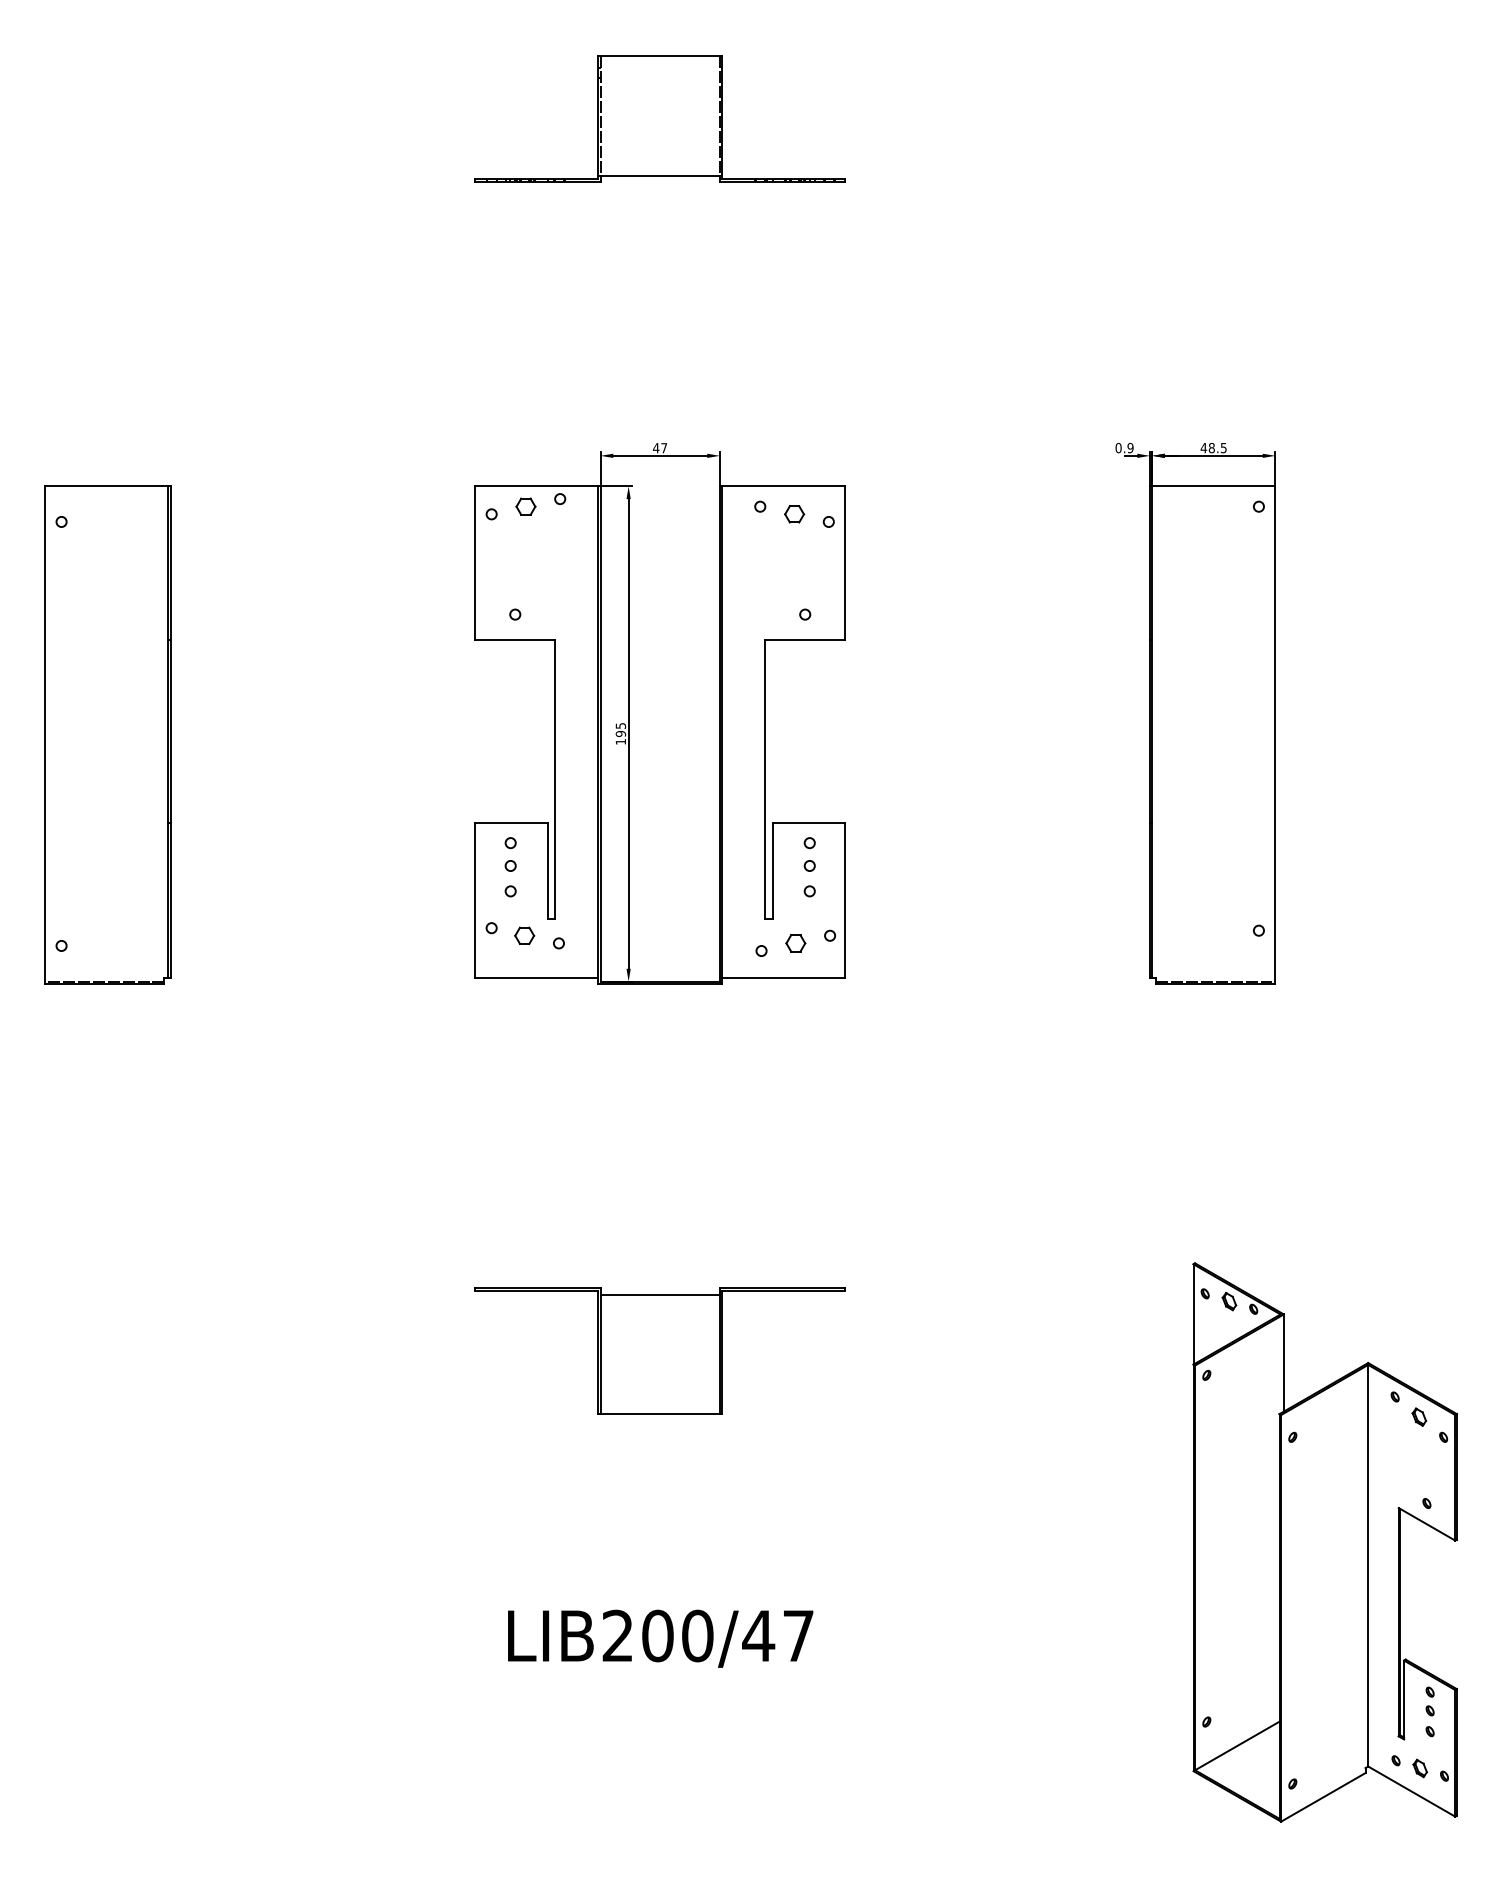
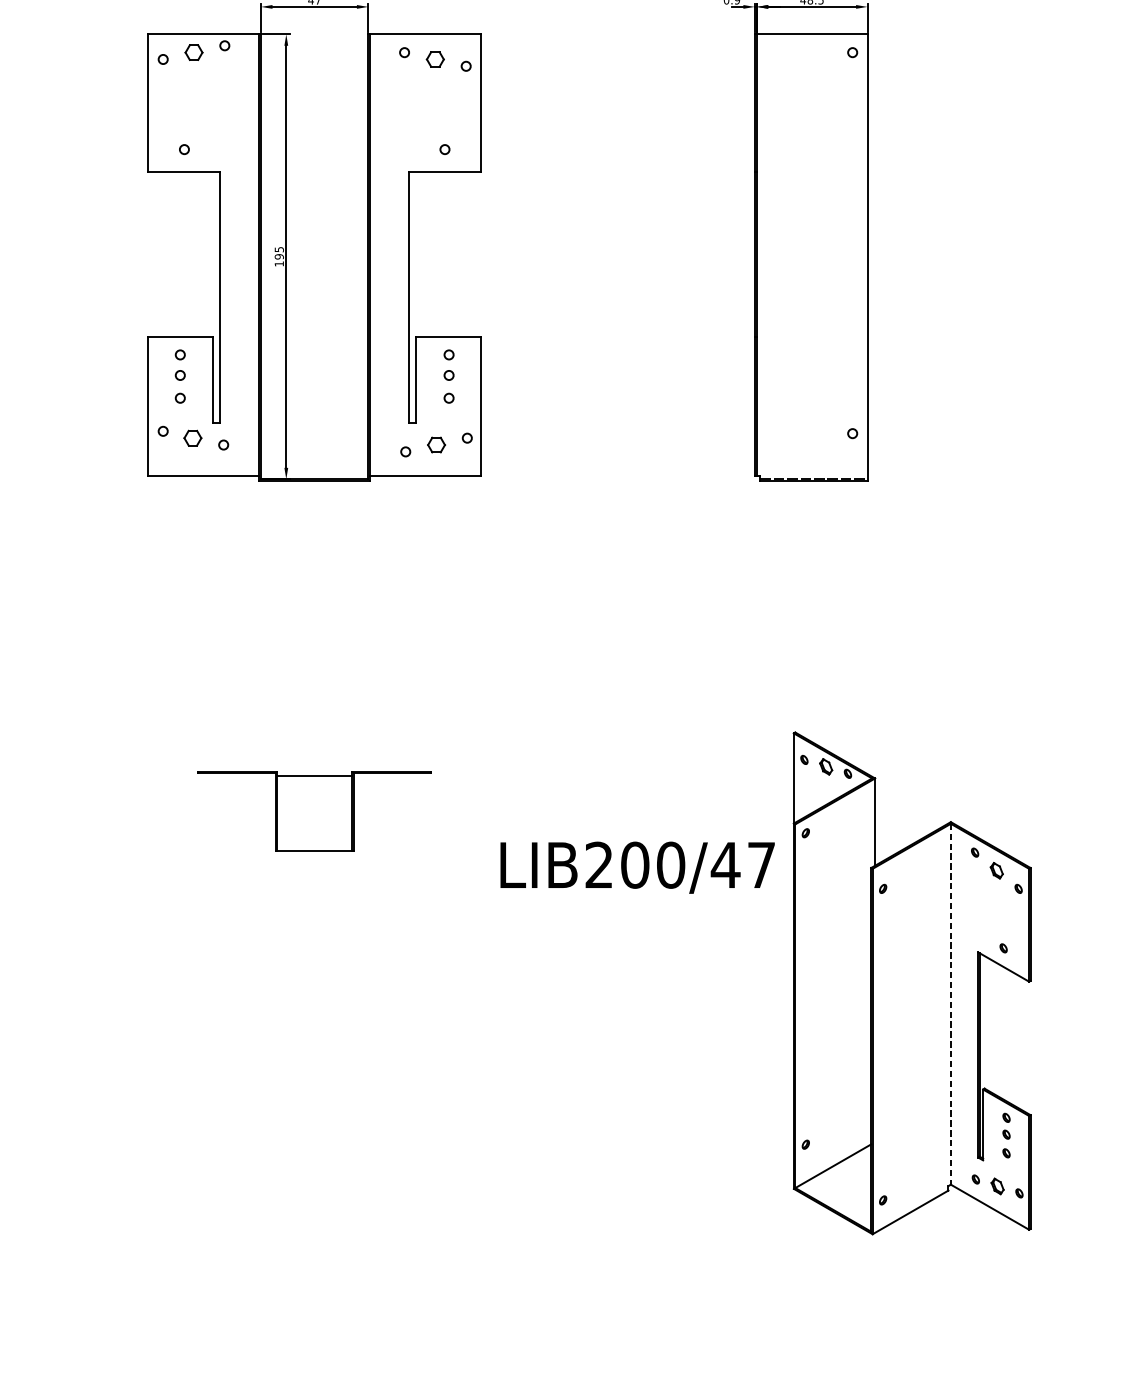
part: (659, 1350) -> (314, 810), size x0.7
line: (1368, 1565) -> (951, 1004), solid -> dashed
text: (660, 1638) -> (637, 867), moved

